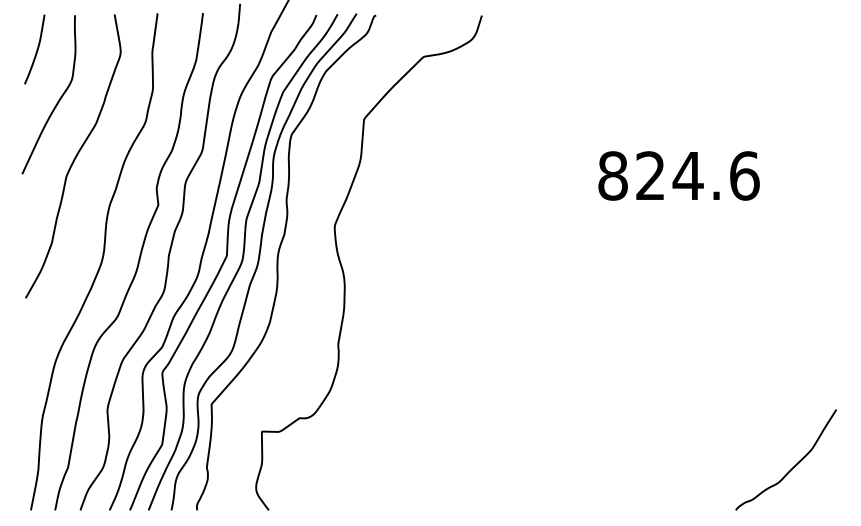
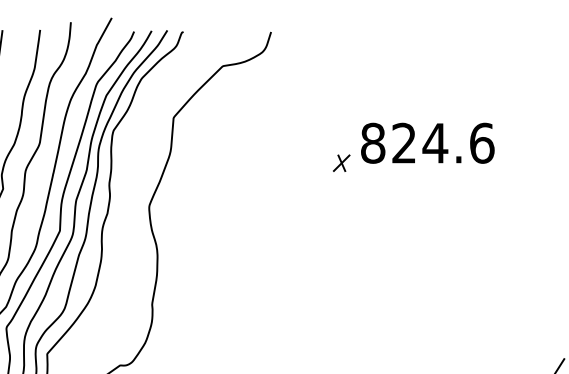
part: (566, 173) -> (341, 162), added
text: (678, 175) -> (427, 142), moved

